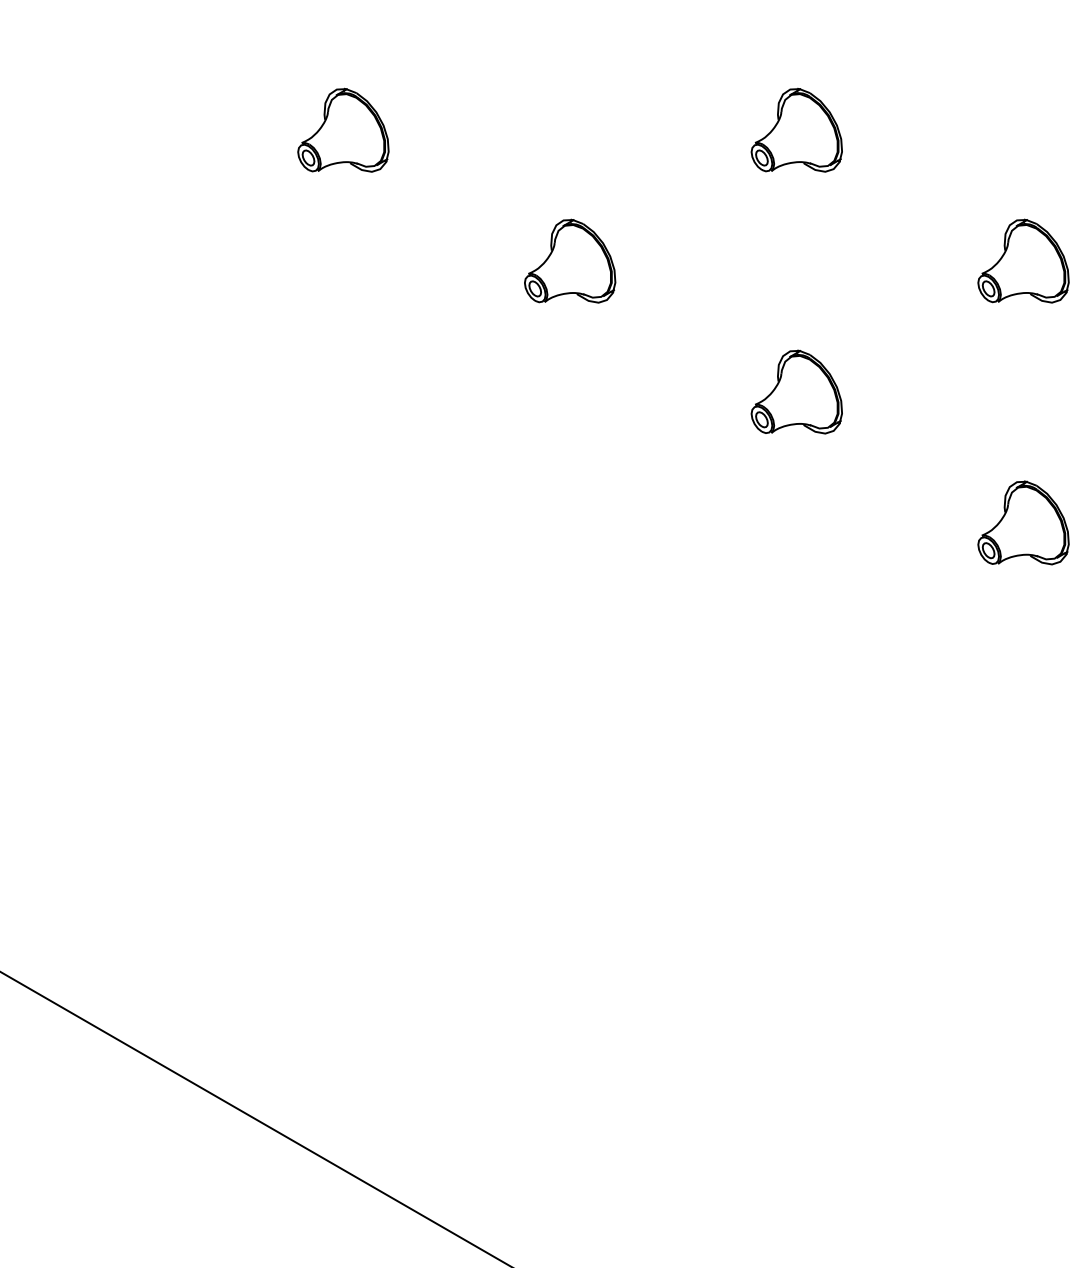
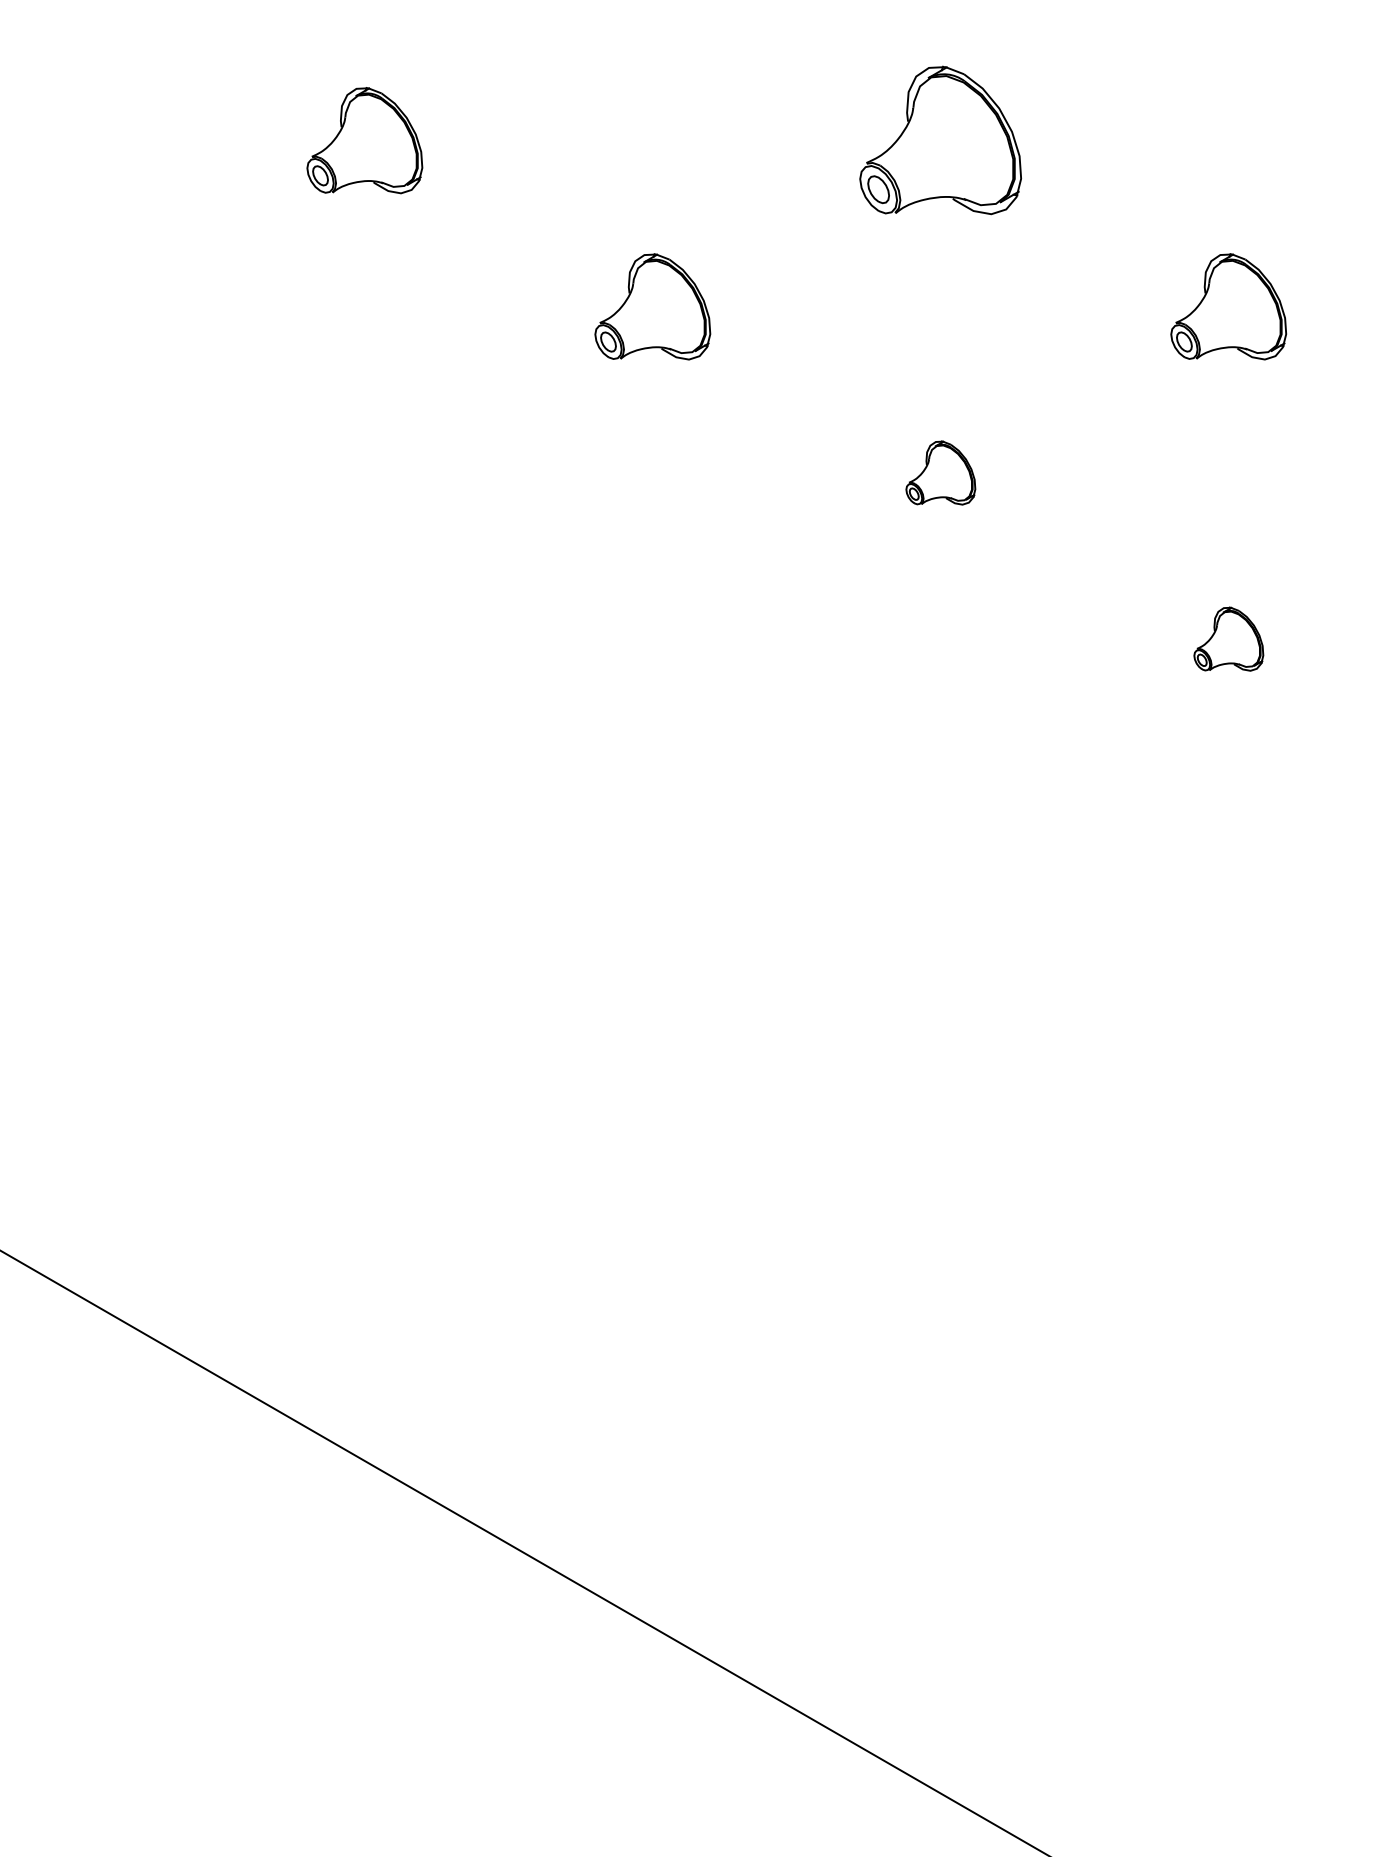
part: (796, 130) -> (940, 140), size x1.4
part: (796, 391) -> (940, 472), size x0.6
part: (1023, 522) -> (1228, 638), size x0.6

